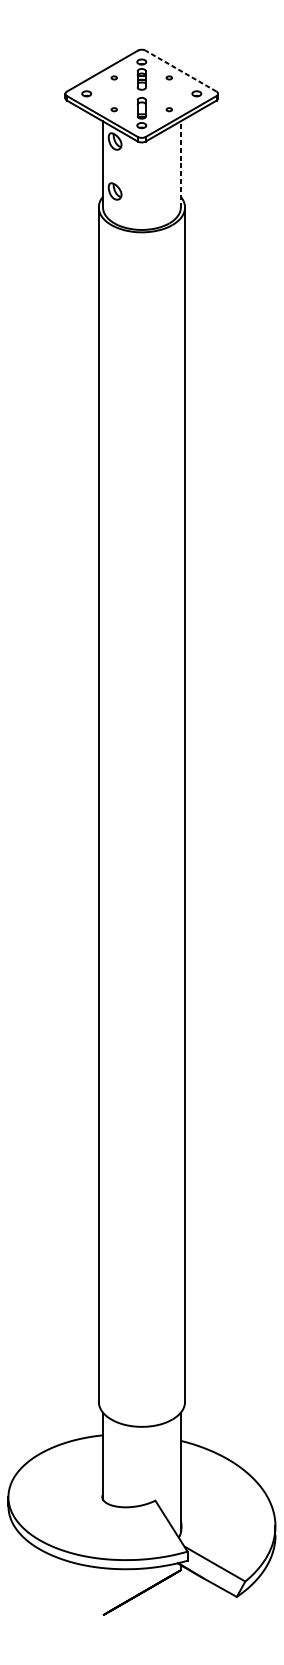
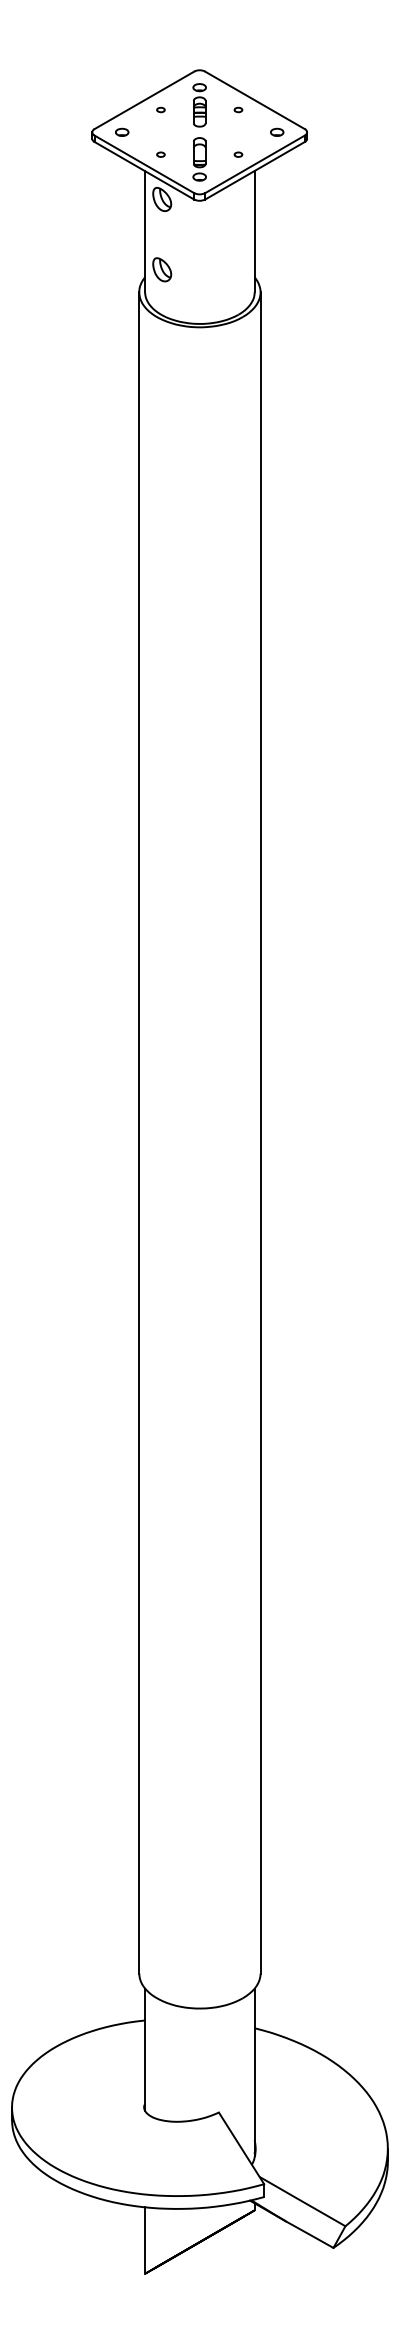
line: (180, 71) -> (254, 100), dashed -> solid
line: (180, 164) -> (254, 231), dashed -> solid
line: (103, 1591) -> (145, 2240), added

